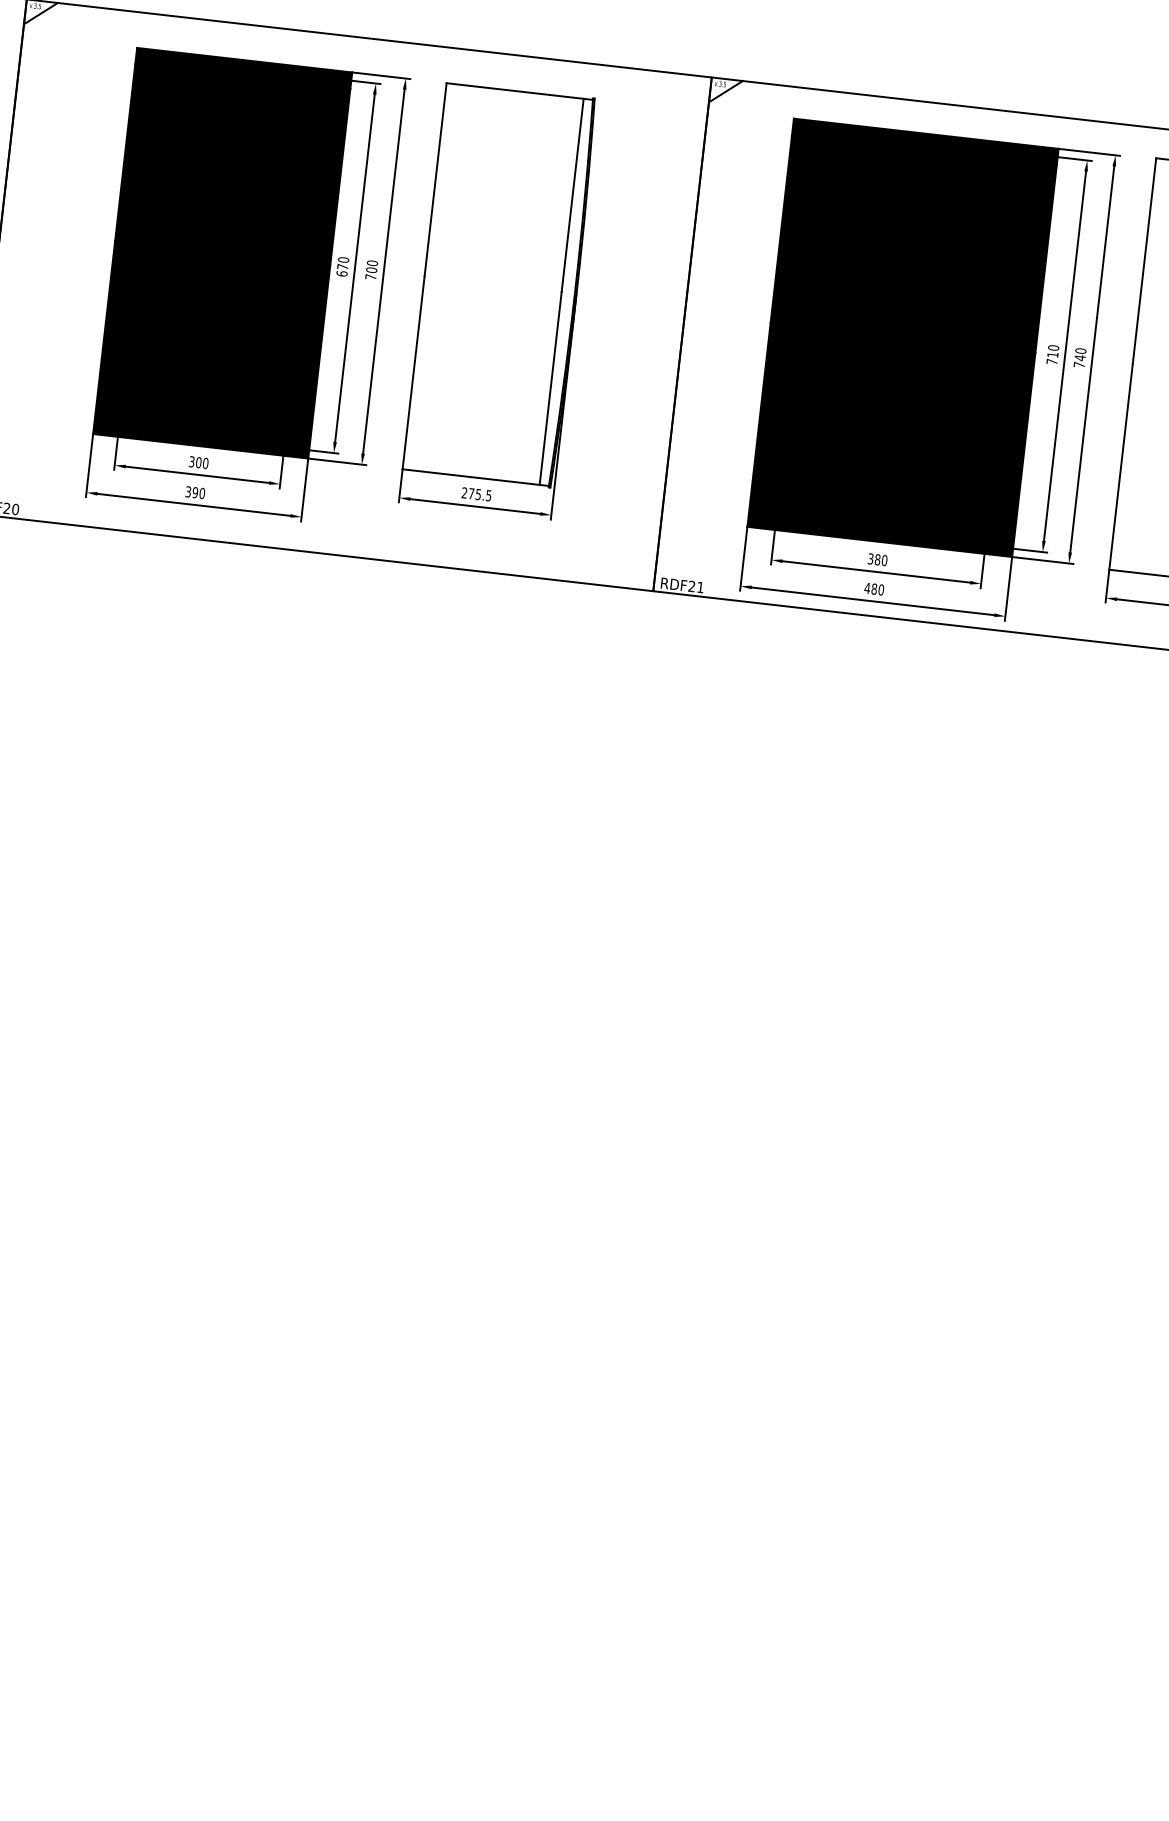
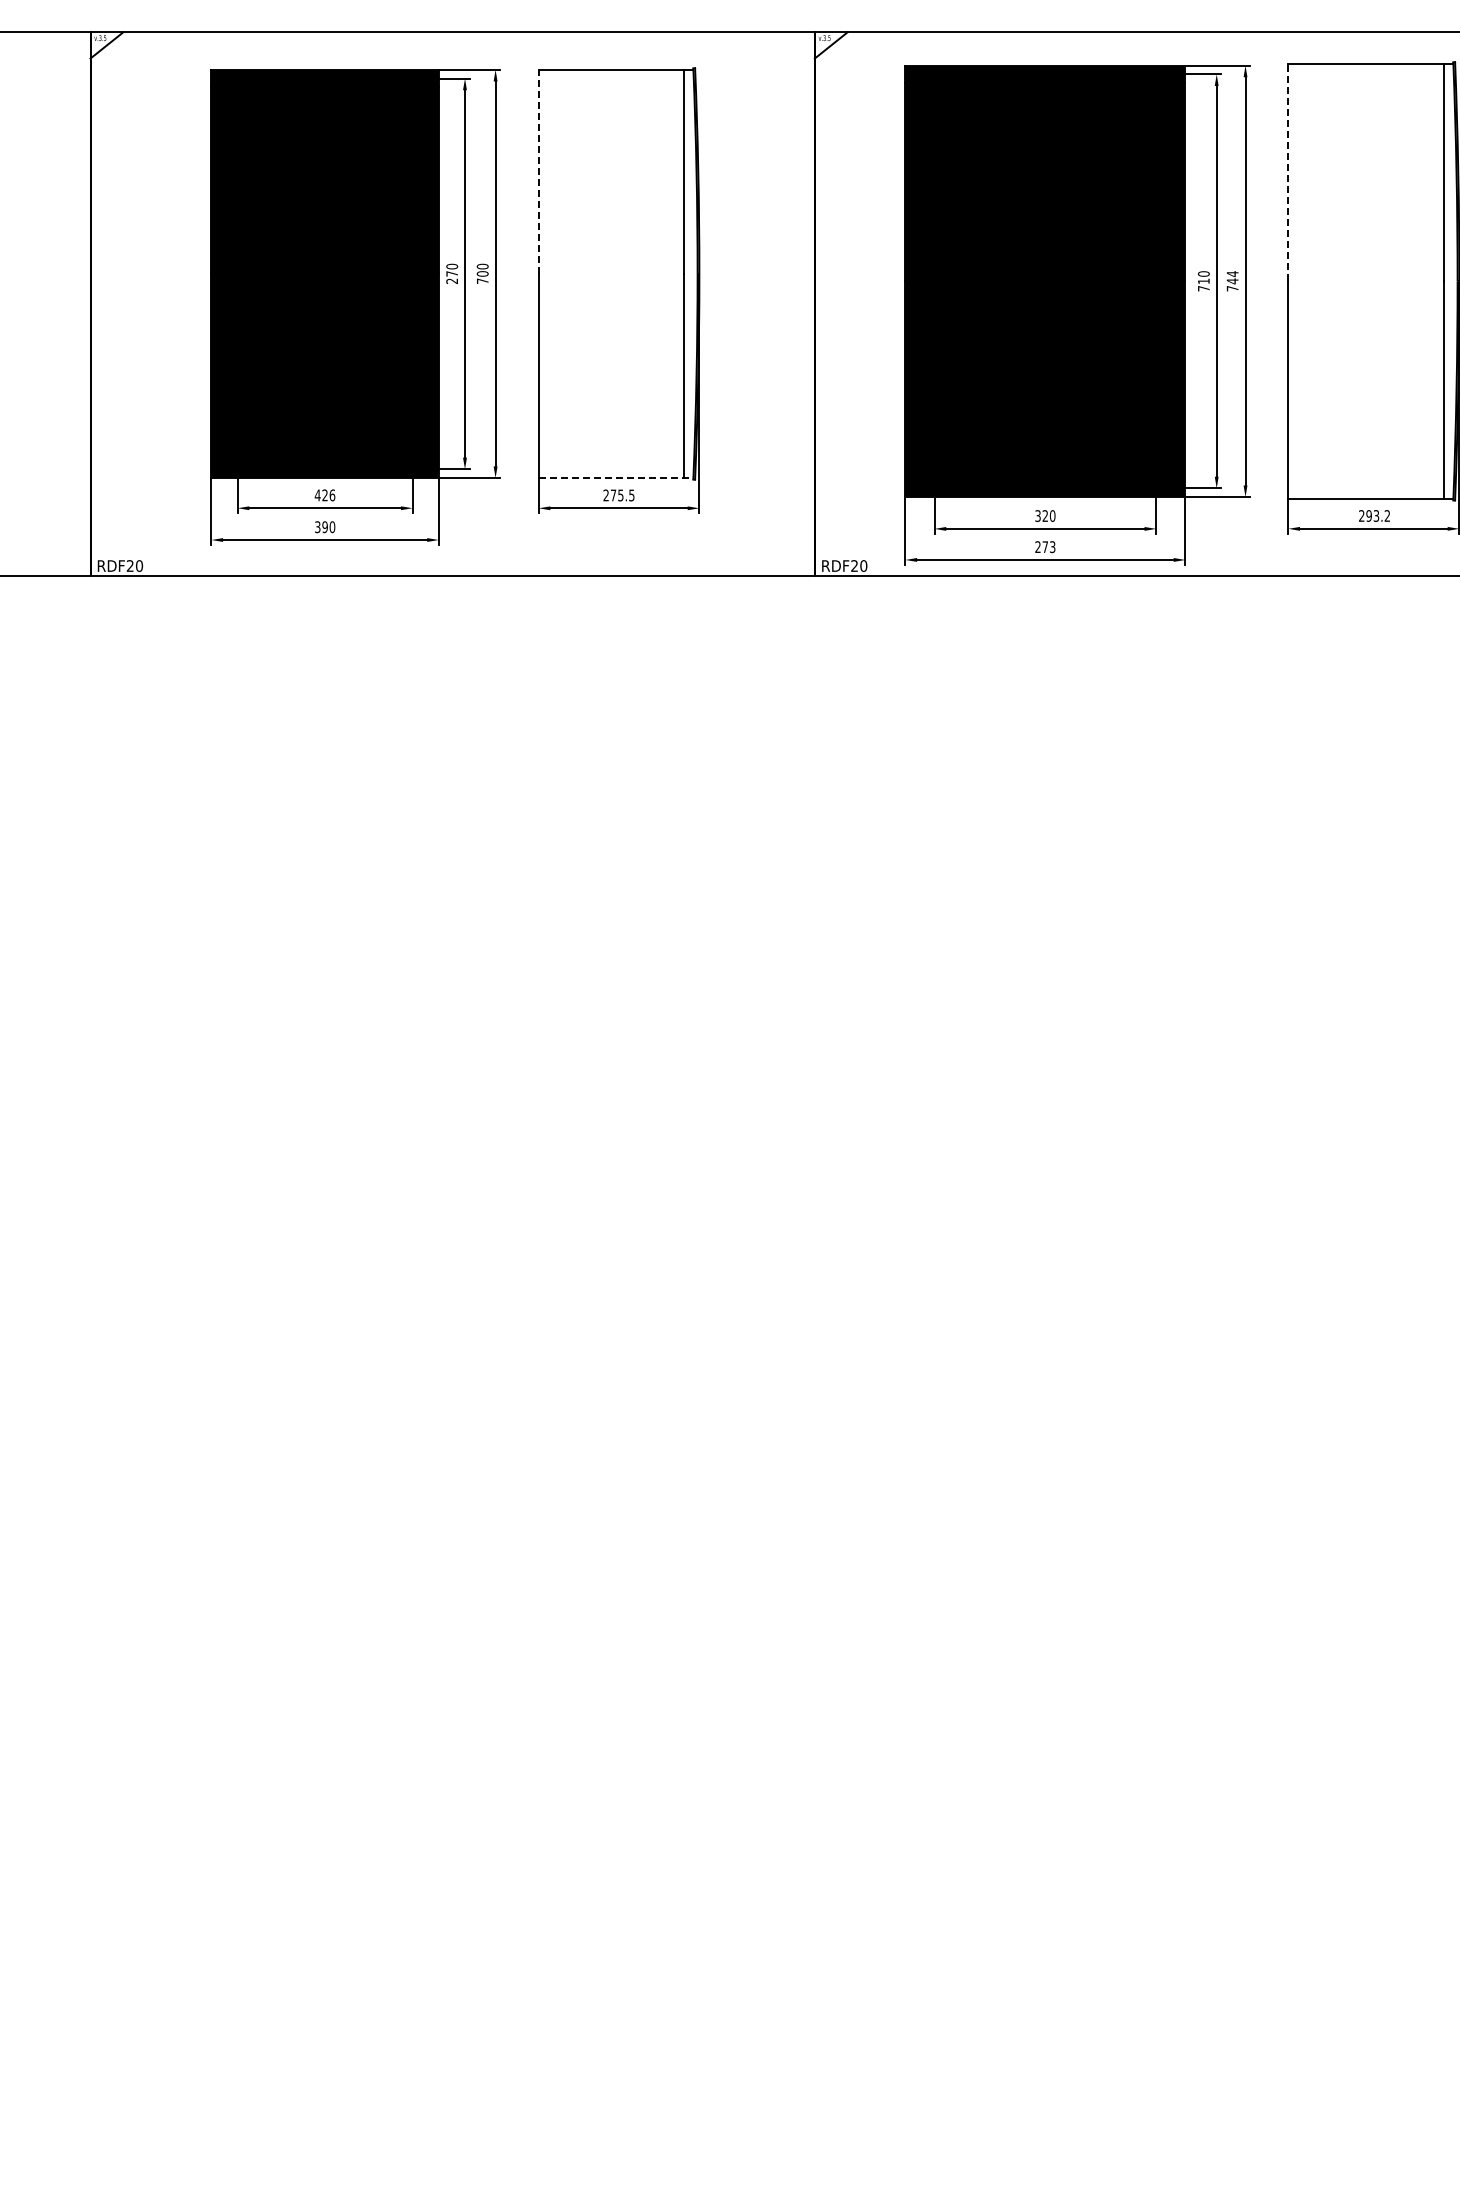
line: (435, 179) -> (538, 171), solid -> dashed
line: (1144, 261) -> (1288, 172), solid -> dashed
text: (342, 274) -> (452, 281), 670 -> 270
text: (1080, 351) -> (1232, 274), 740 -> 744
text: (198, 462) -> (324, 495), 300 -> 426
line: (476, 478) -> (616, 478), solid -> dashed
text: (877, 559) -> (1045, 515), 380 -> 320
text: (700, 586) -> (863, 565), RDF21 -> RDF20
text: (874, 589) -> (1045, 547), 480 -> 273

